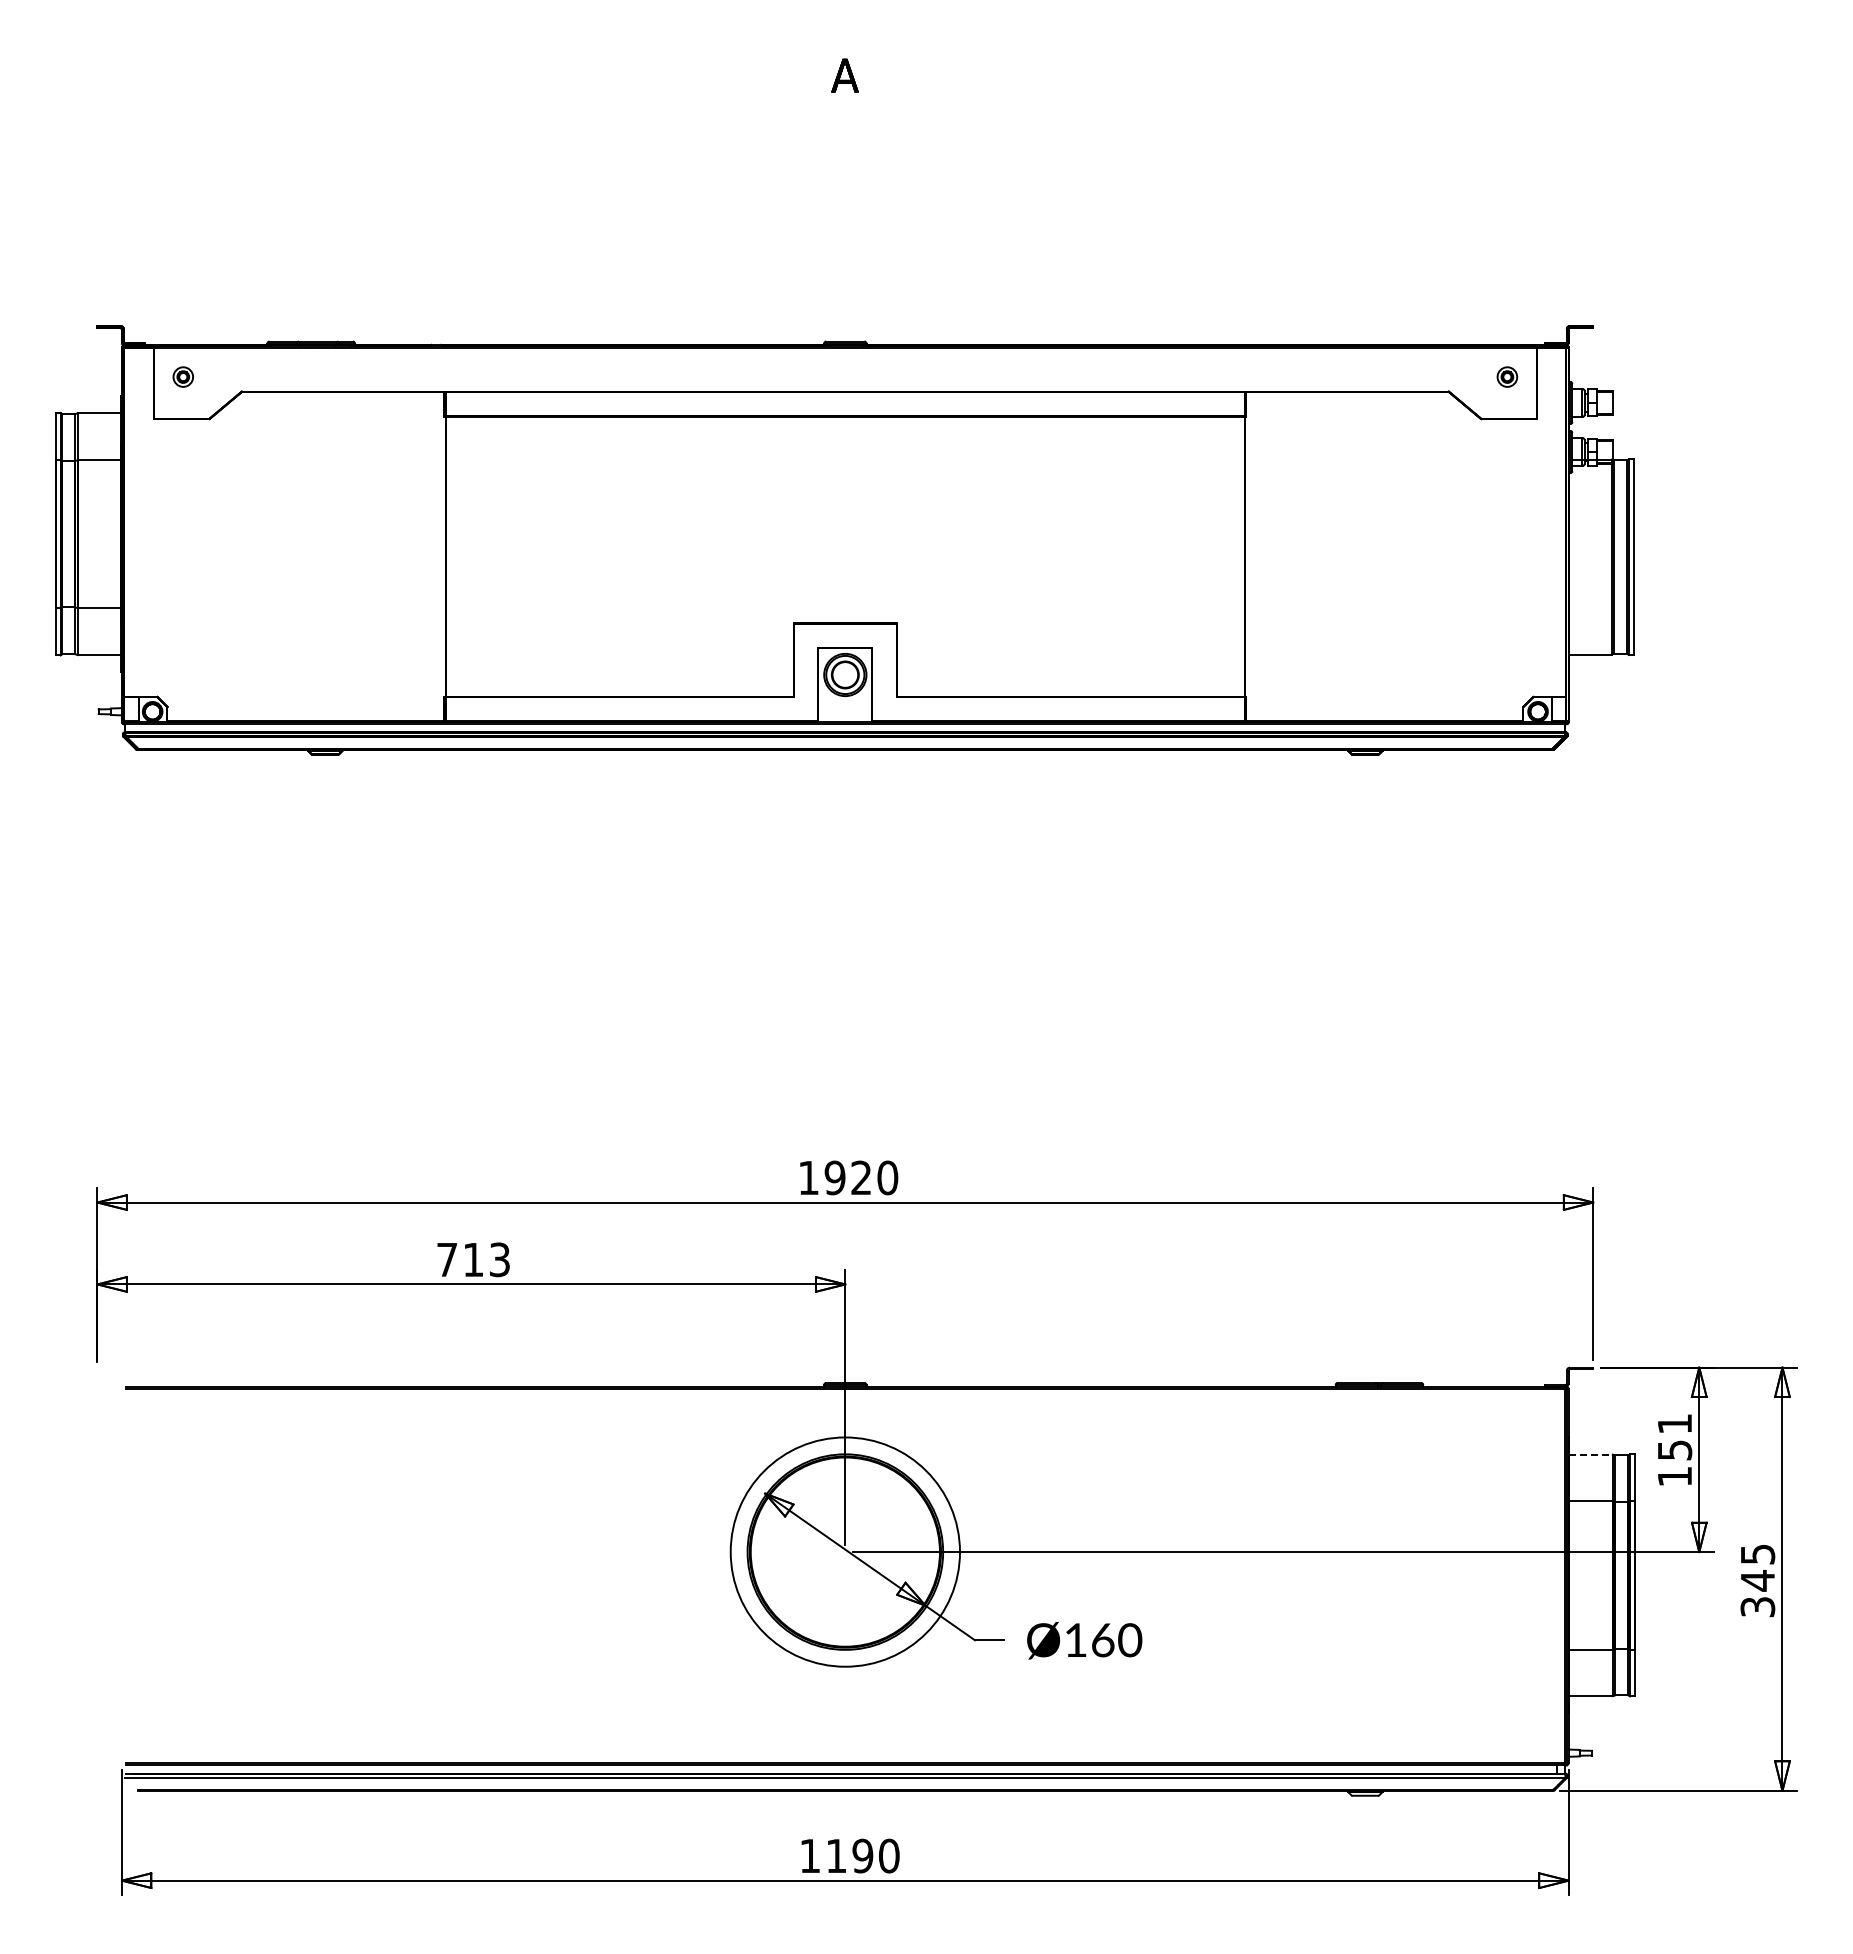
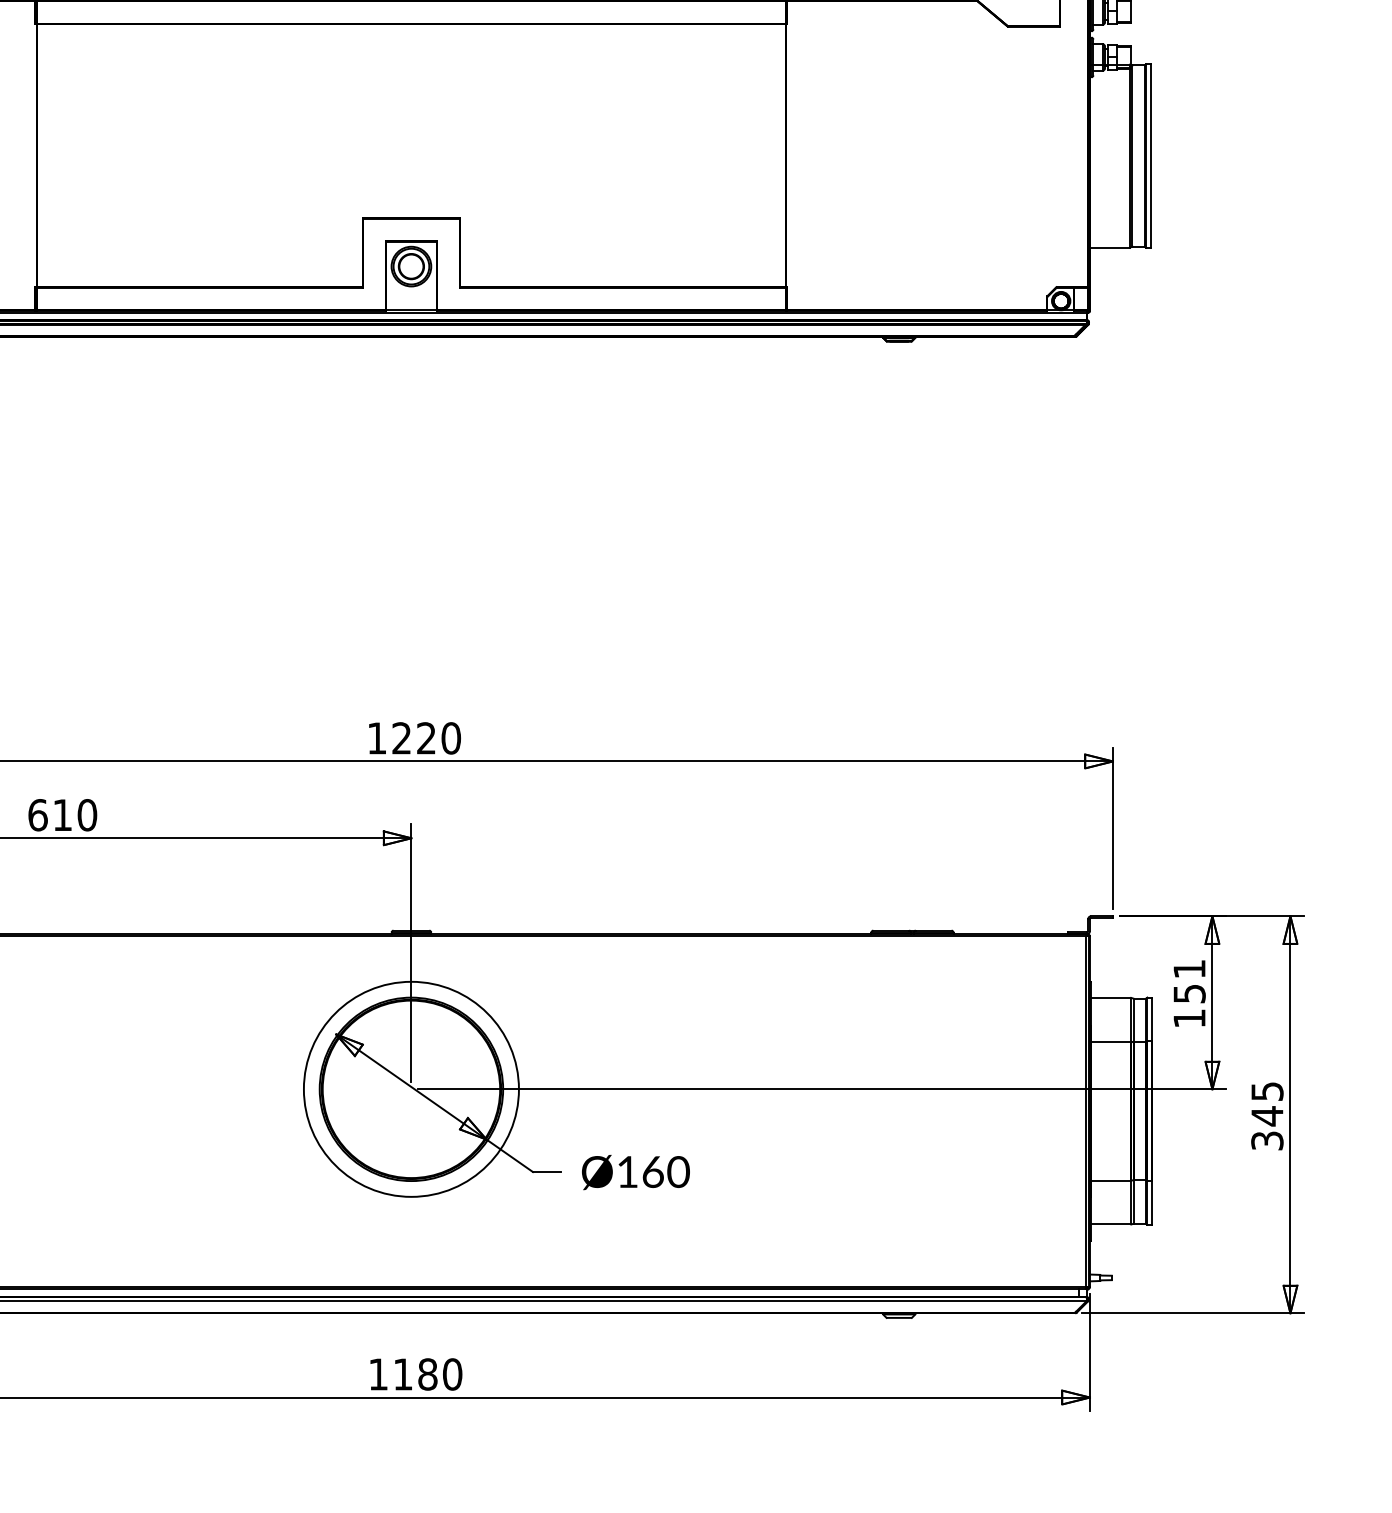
text: (834, 1177) -> (401, 737), 1920 -> 1220
text: (473, 1259) -> (62, 814), 713 -> 610
line: (1591, 1454) -> (1111, 997), dashed -> solid
text: (862, 1855) -> (427, 1373), 1190 -> 1180

